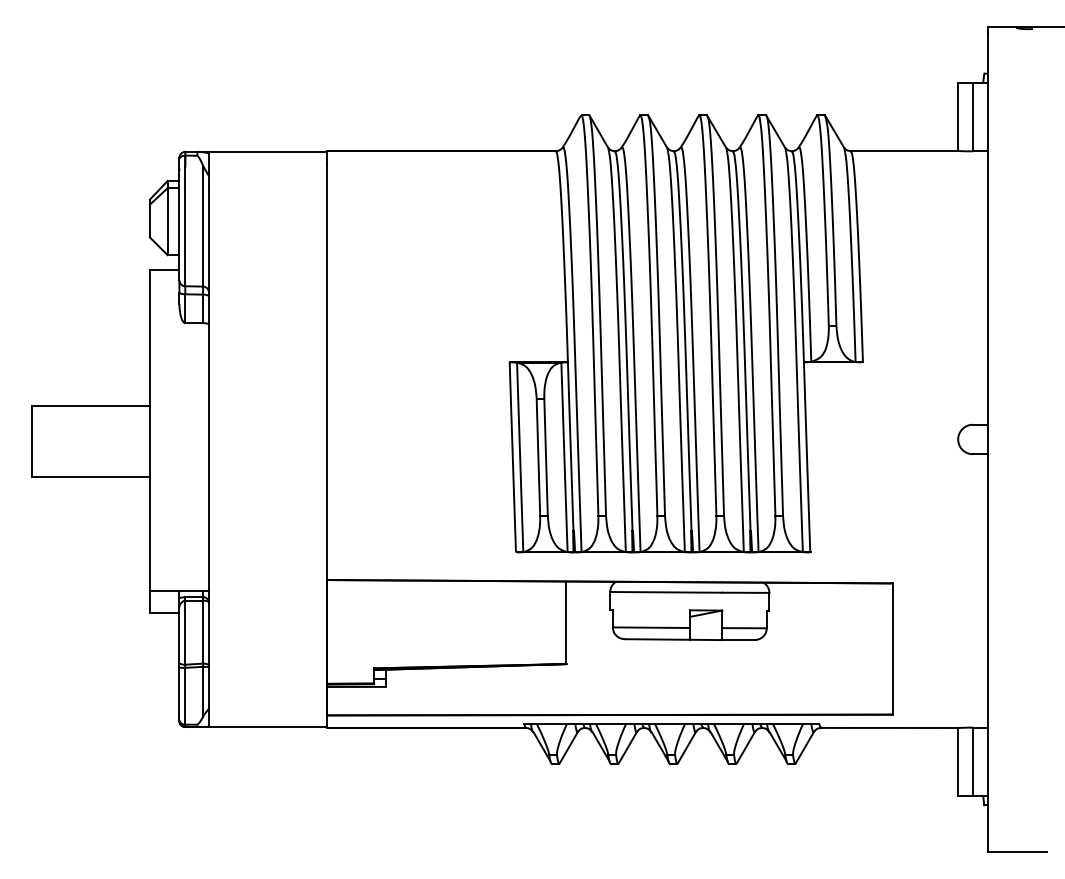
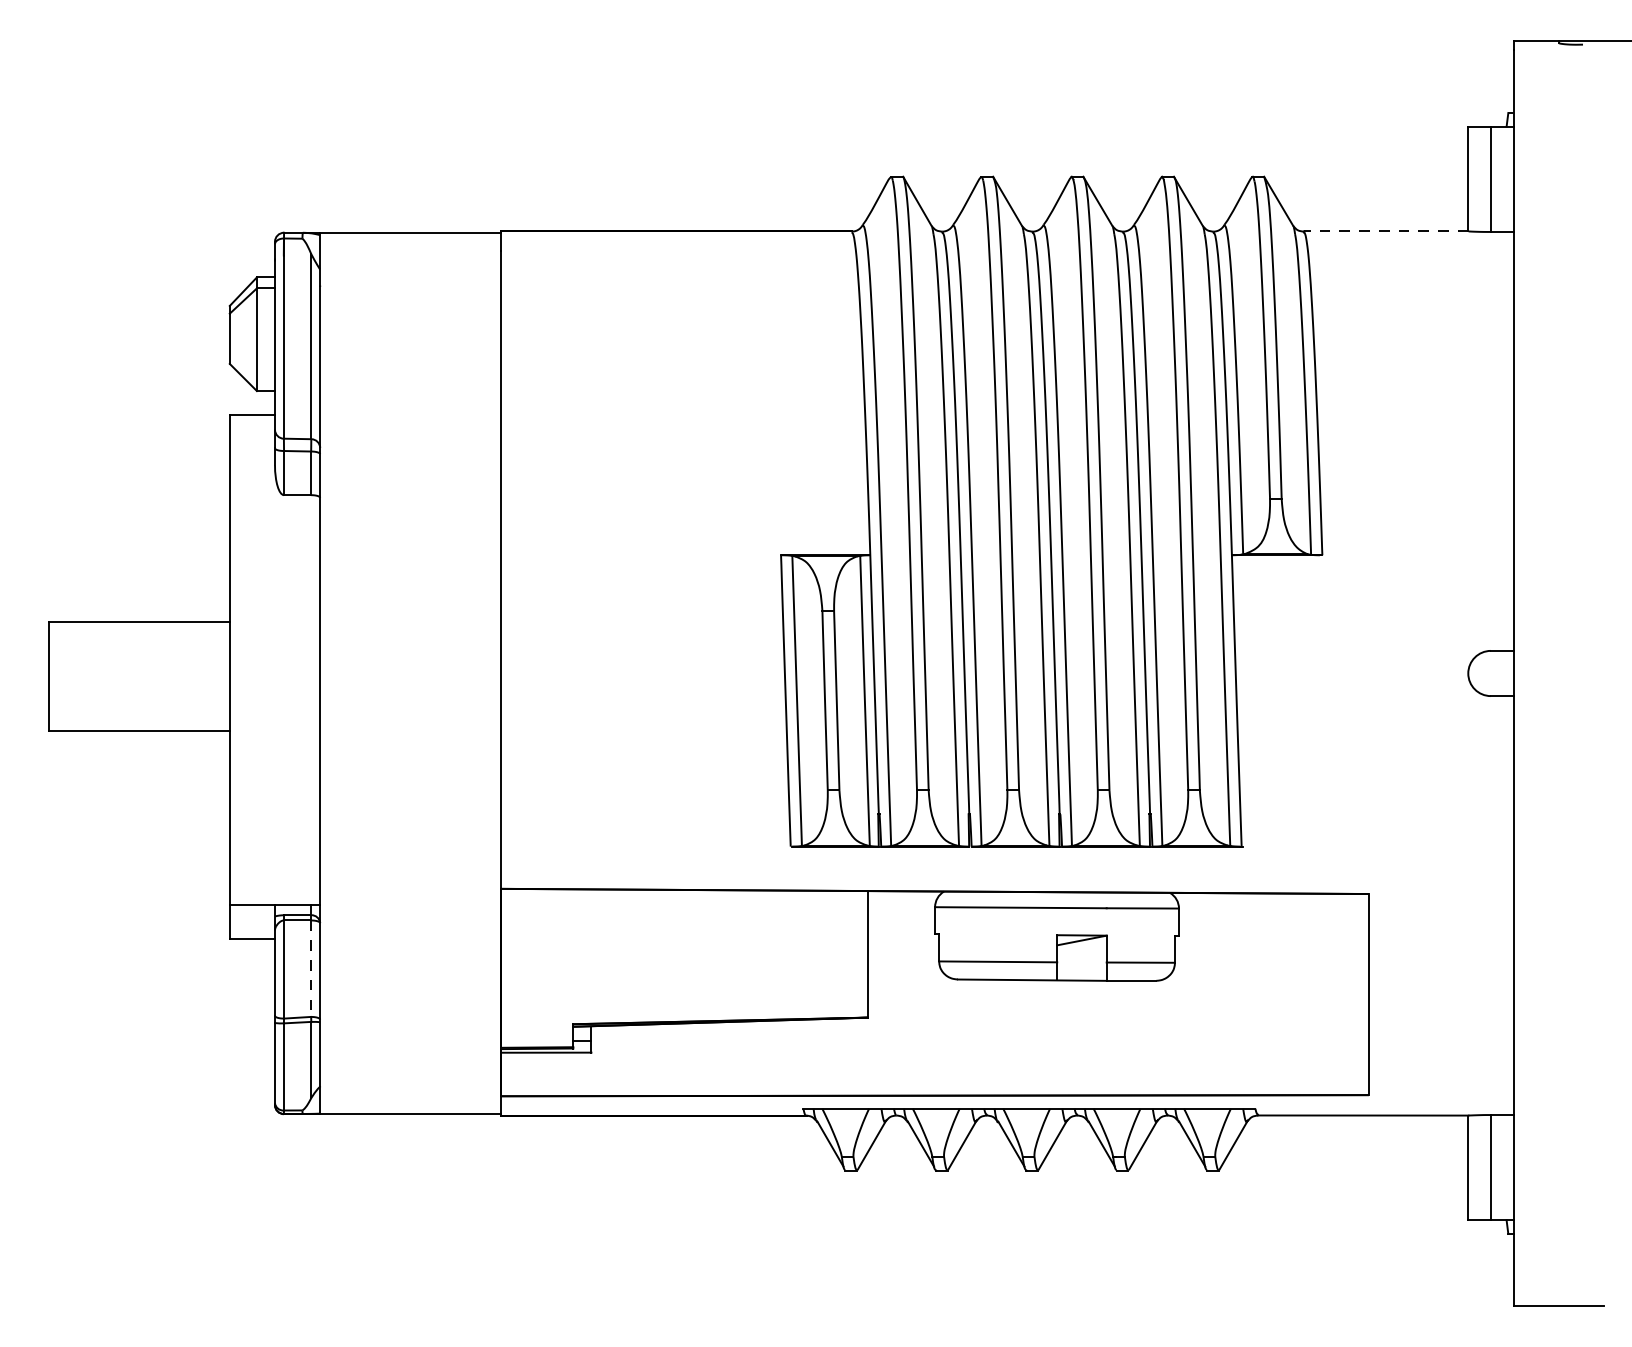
line: (904, 151) -> (1386, 232), solid -> dashed
line: (203, 632) -> (311, 969), solid -> dashed

